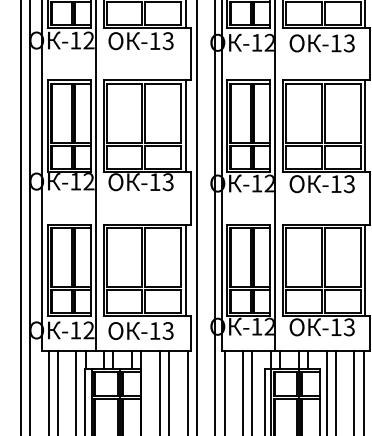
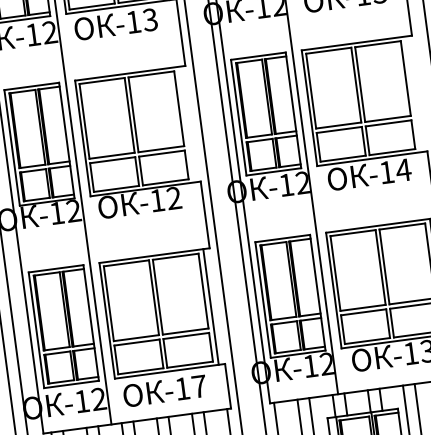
line: (185, 125) -> (186, 123), removed
line: (364, 125) -> (412, 93), removed
text: (167, 182) -> (173, 198), -13 -> -12
text: (349, 184) -> (403, 170), -13 -> -14
text: (167, 330) -> (198, 386), -13 -> -17

